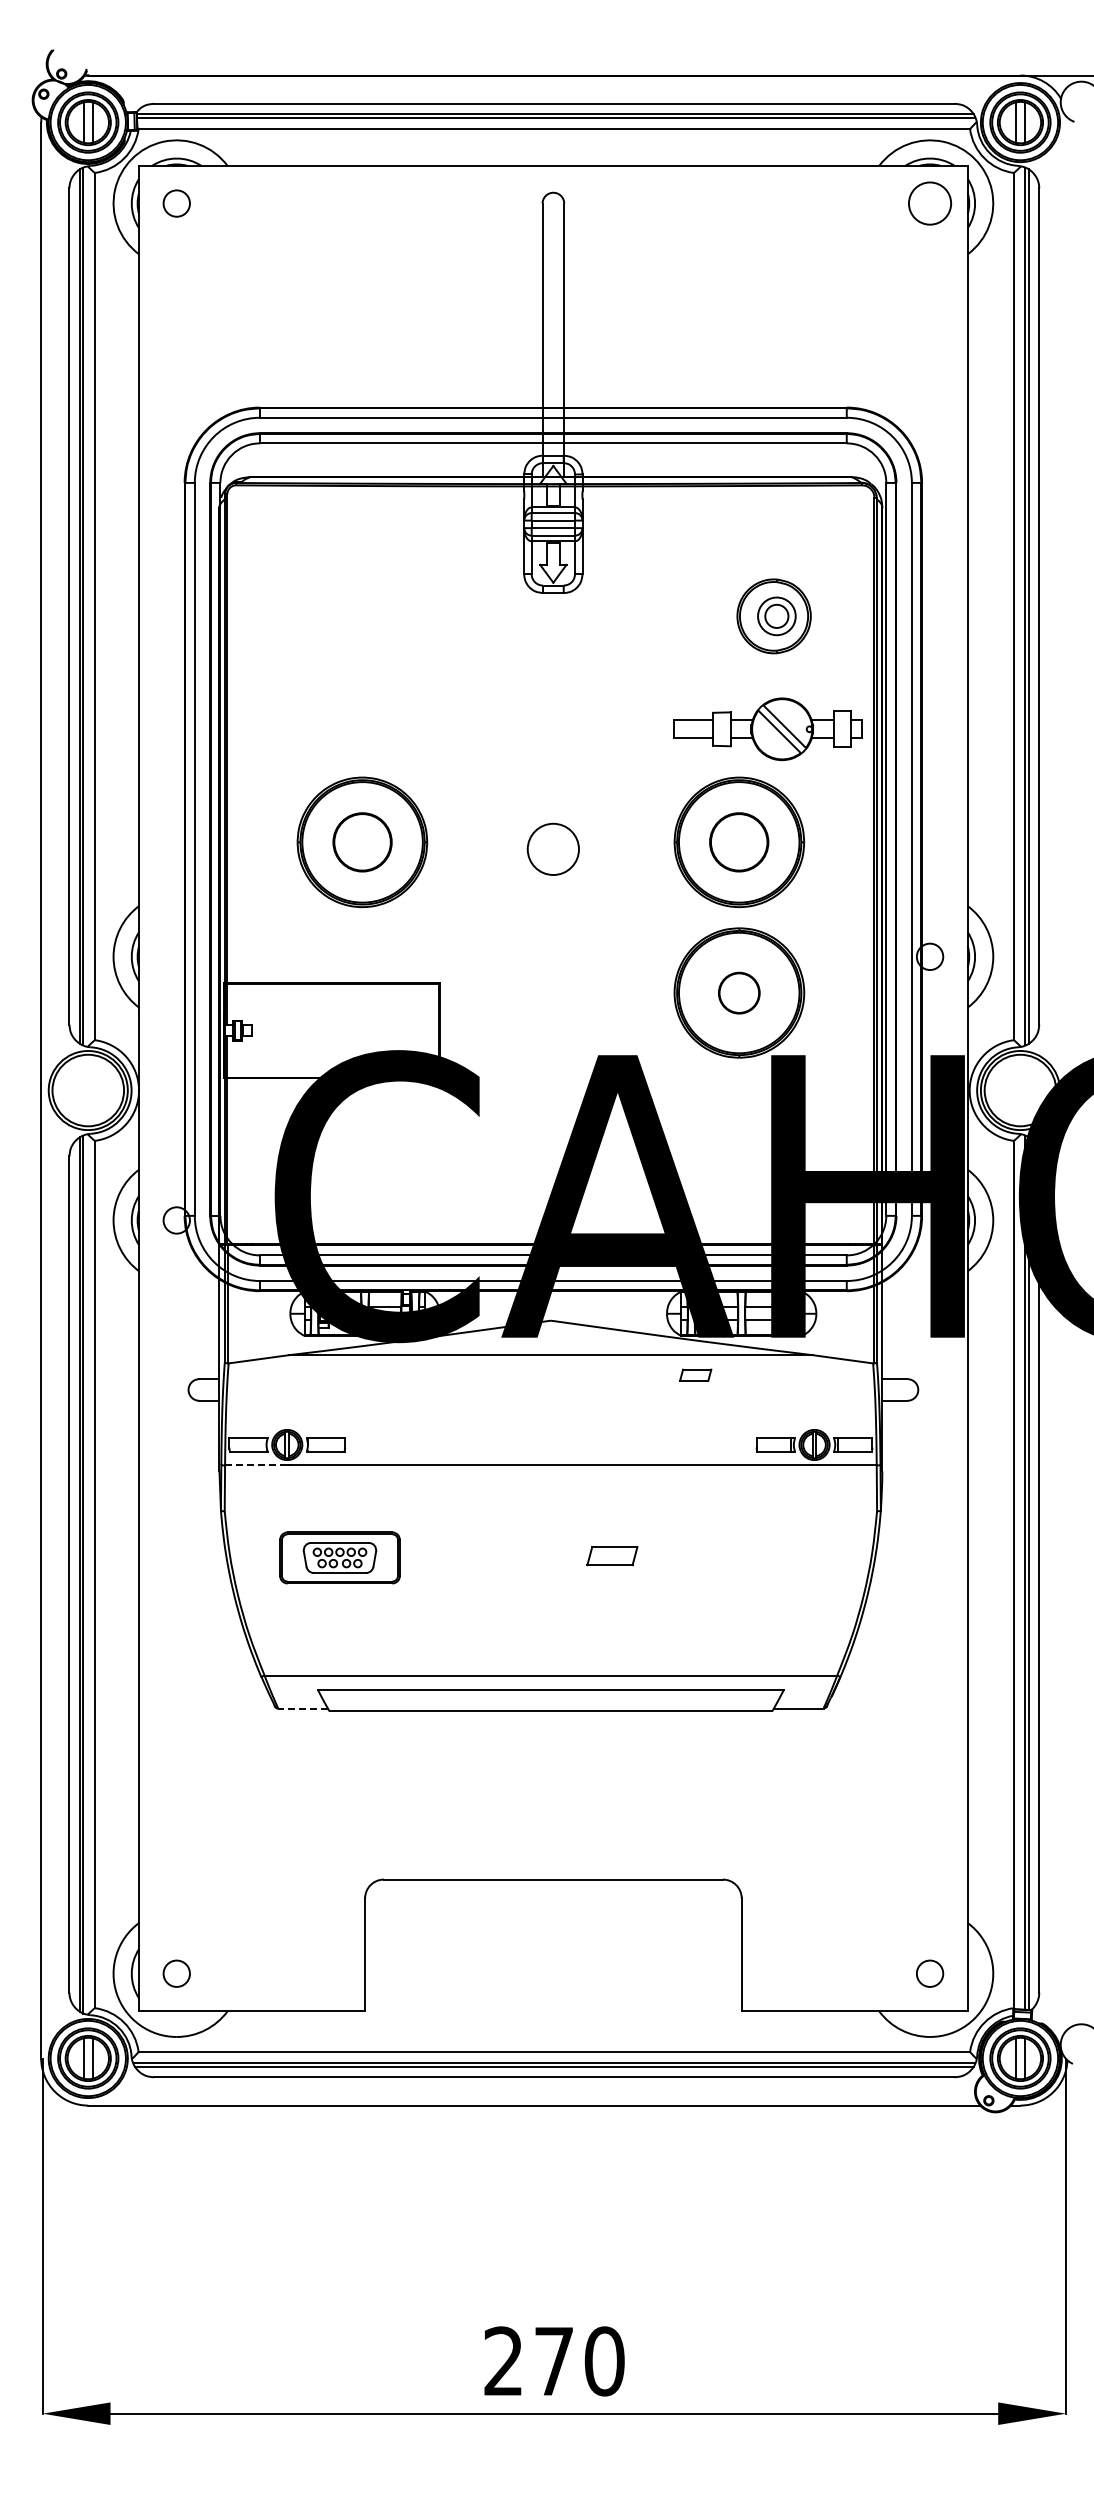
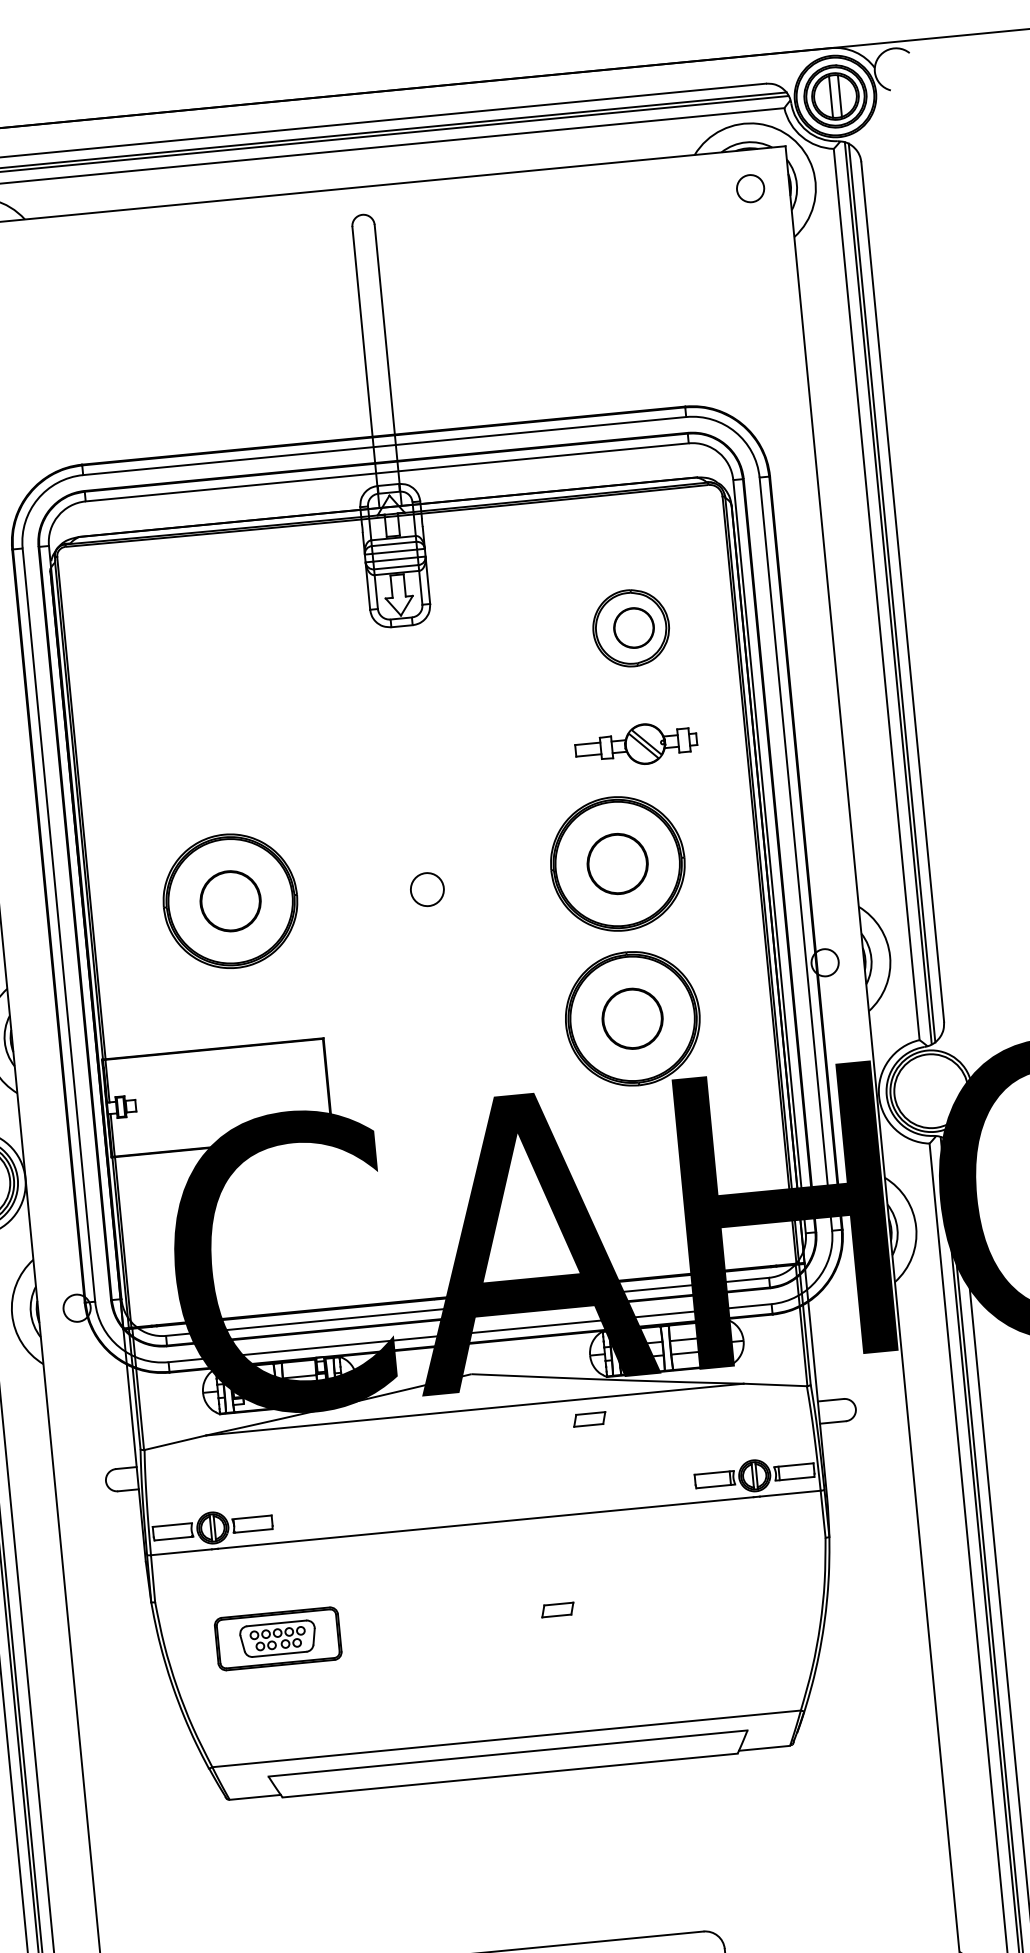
circle: (929, 203) -> (750, 188), size x0.62
circle: (776, 616) -> (633, 628), size x1.67
part: (767, 729) -> (635, 745), size x0.62
circle: (553, 849) -> (427, 889), size x0.62
circle: (739, 993) -> (632, 1019), size x1.43
part: (695, 1374) -> (589, 1418), moved
line: (254, 1465) -> (181, 1552), dashed -> solid
part: (611, 1555) -> (557, 1609), size x0.62
line: (303, 1708) -> (255, 1797), dashed -> solid

